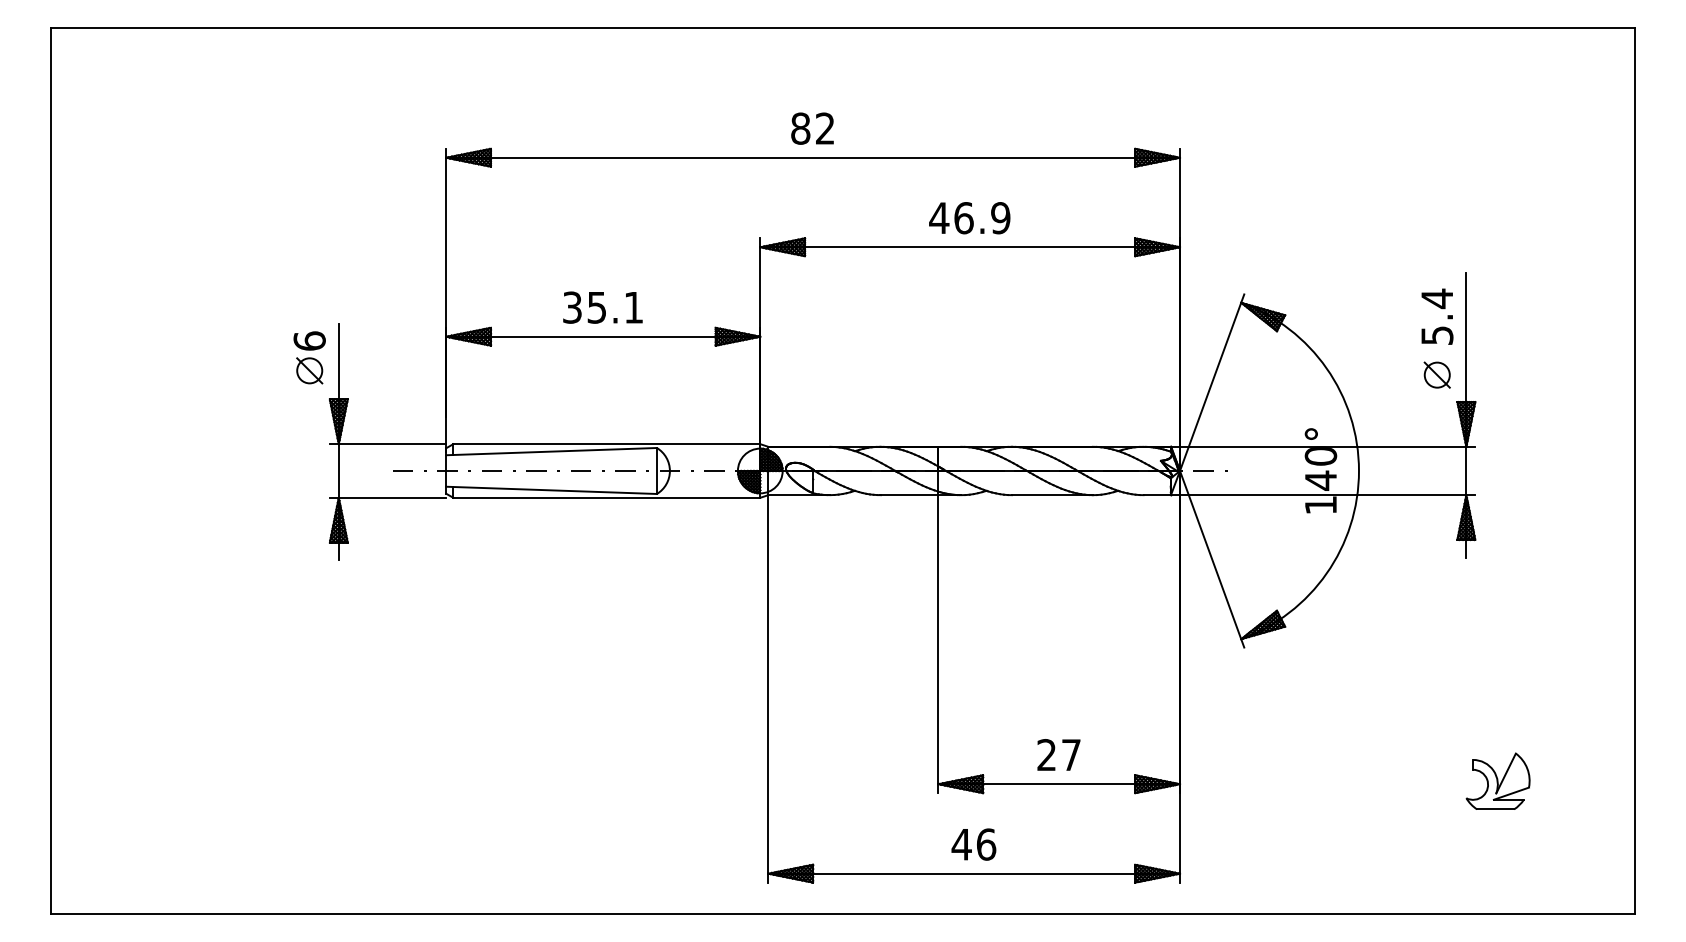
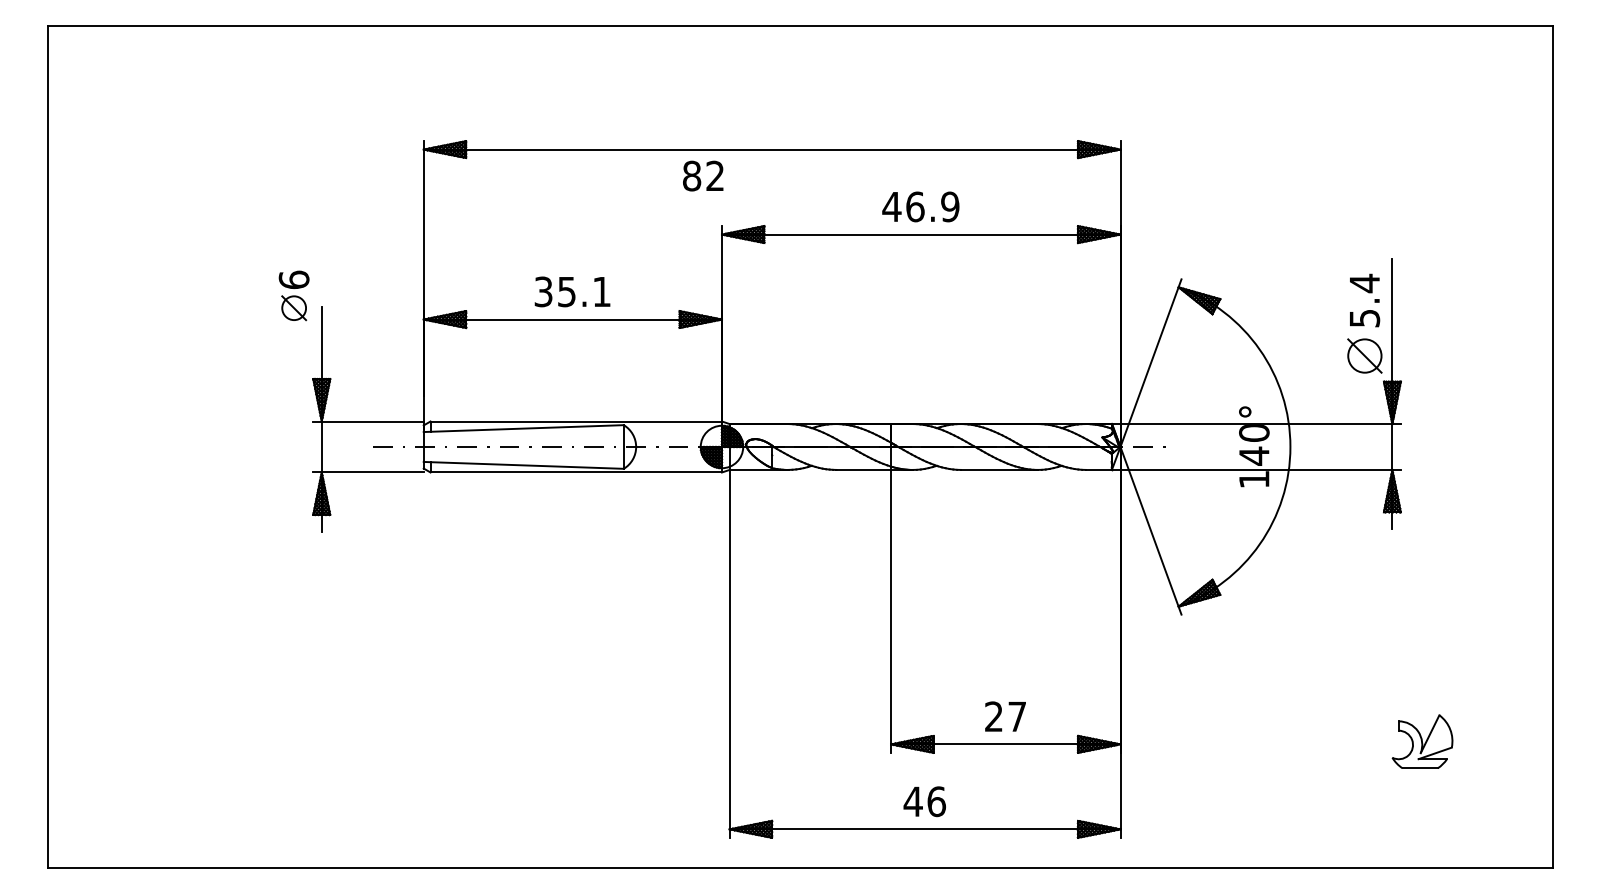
text: (812, 128) -> (703, 175), moved
part: (309, 357) -> (293, 295), moved
part: (1436, 374) -> (1364, 355), size x1.4

